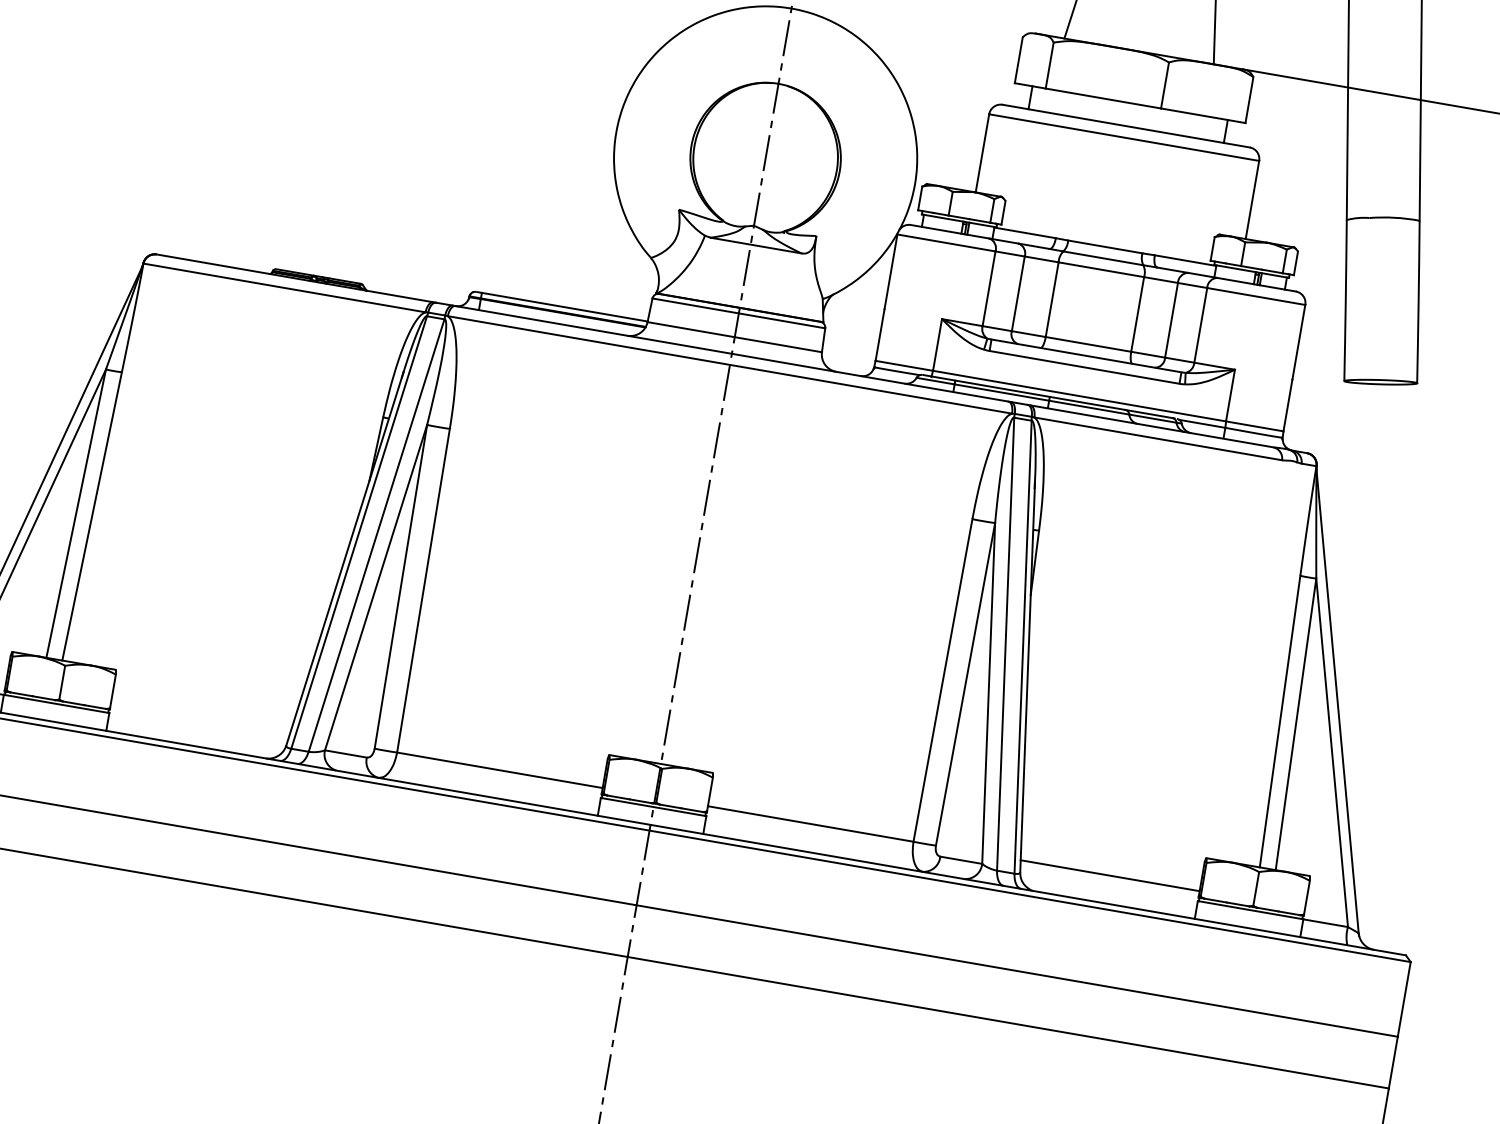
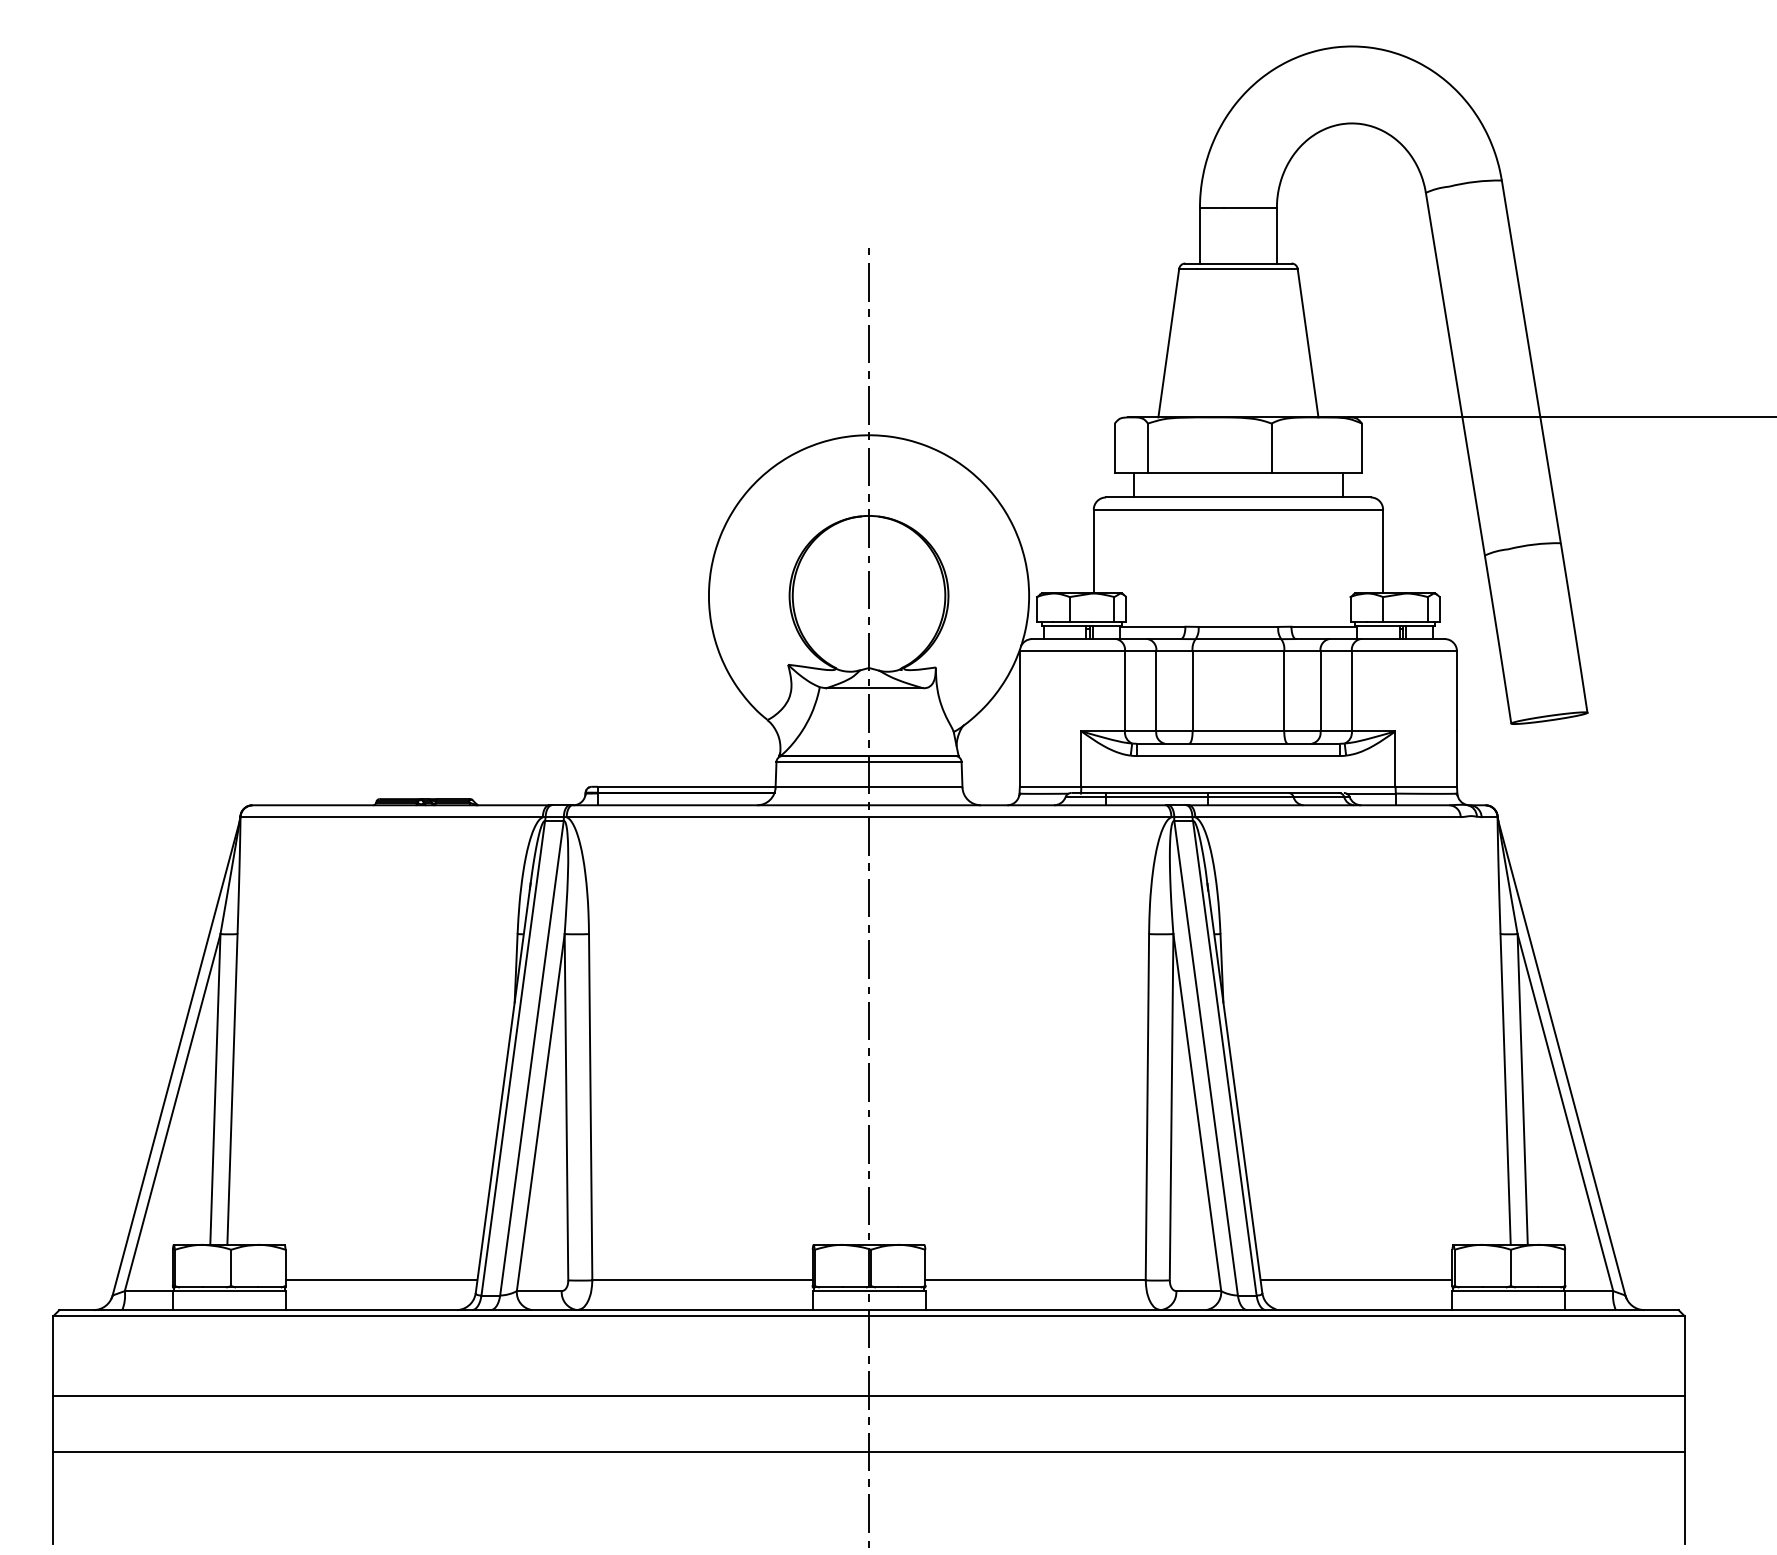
line: (200, 718) -> (381, 1280), added

